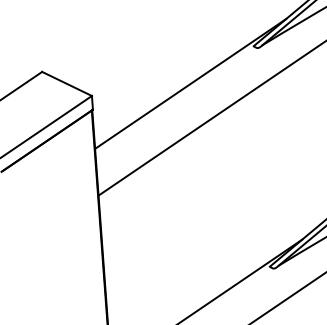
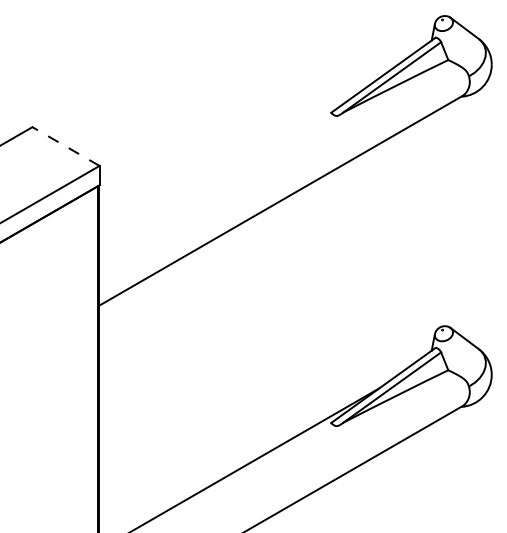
line: (67, 83) -> (66, 146), solid -> dashed
line: (190, 84) -> (238, 159), removed

